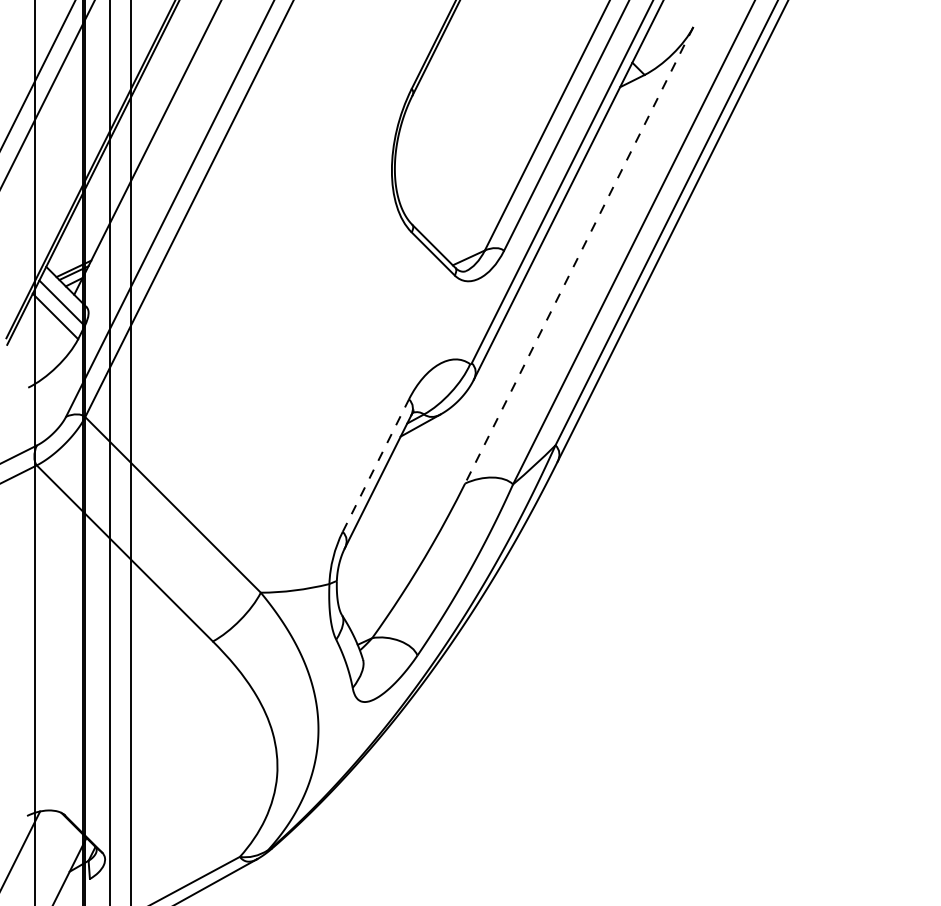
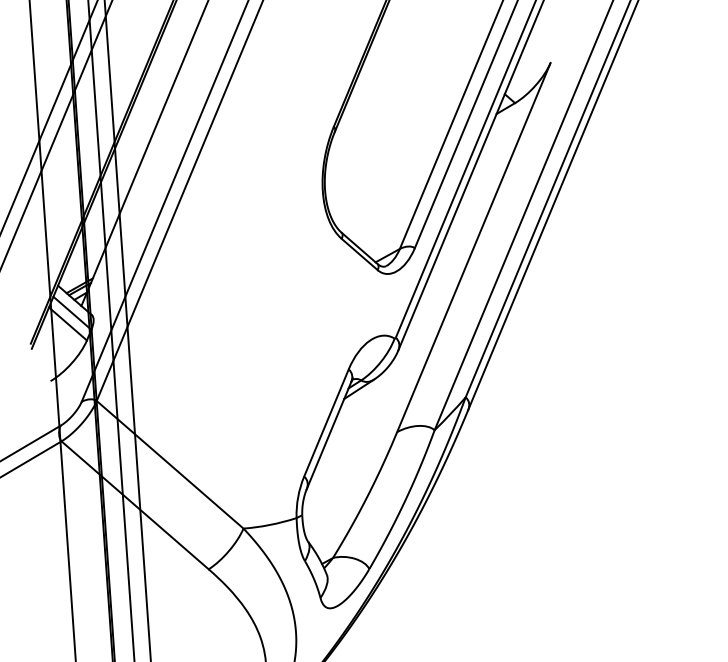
line: (579, 255) -> (474, 247), dashed -> solid
line: (376, 465) -> (326, 422), dashed -> solid

